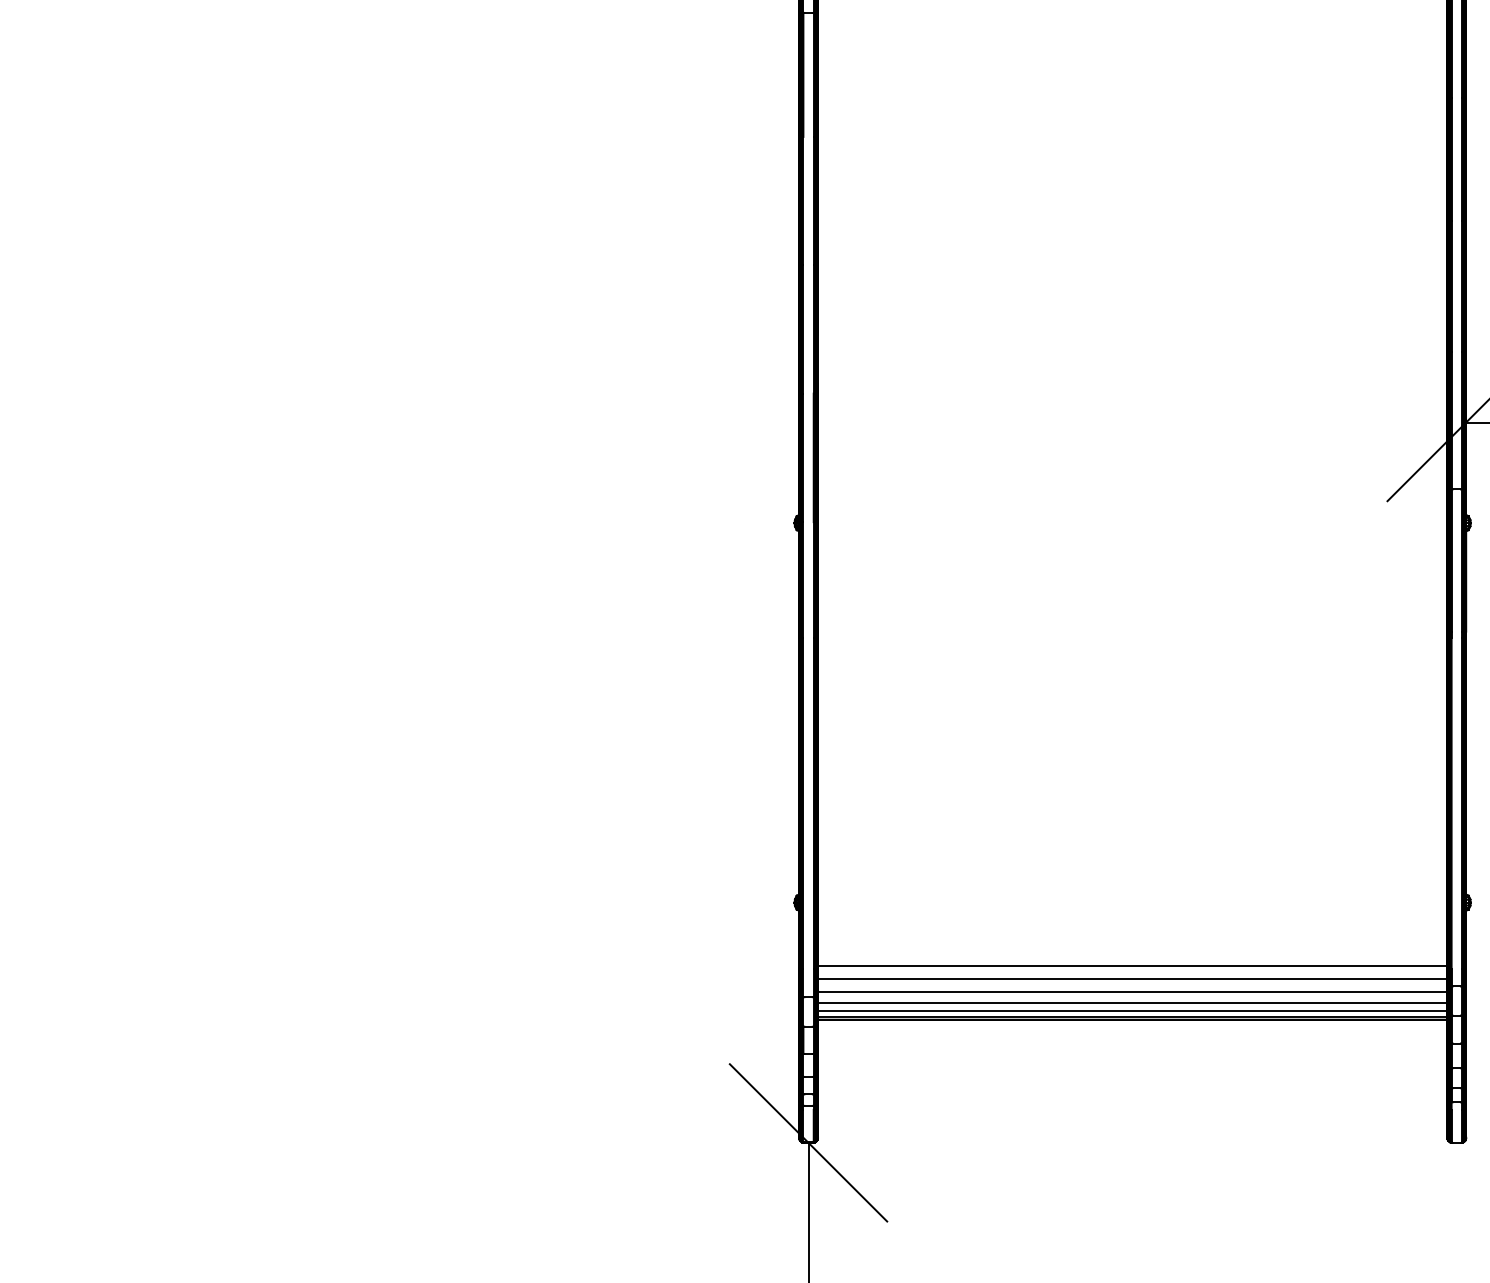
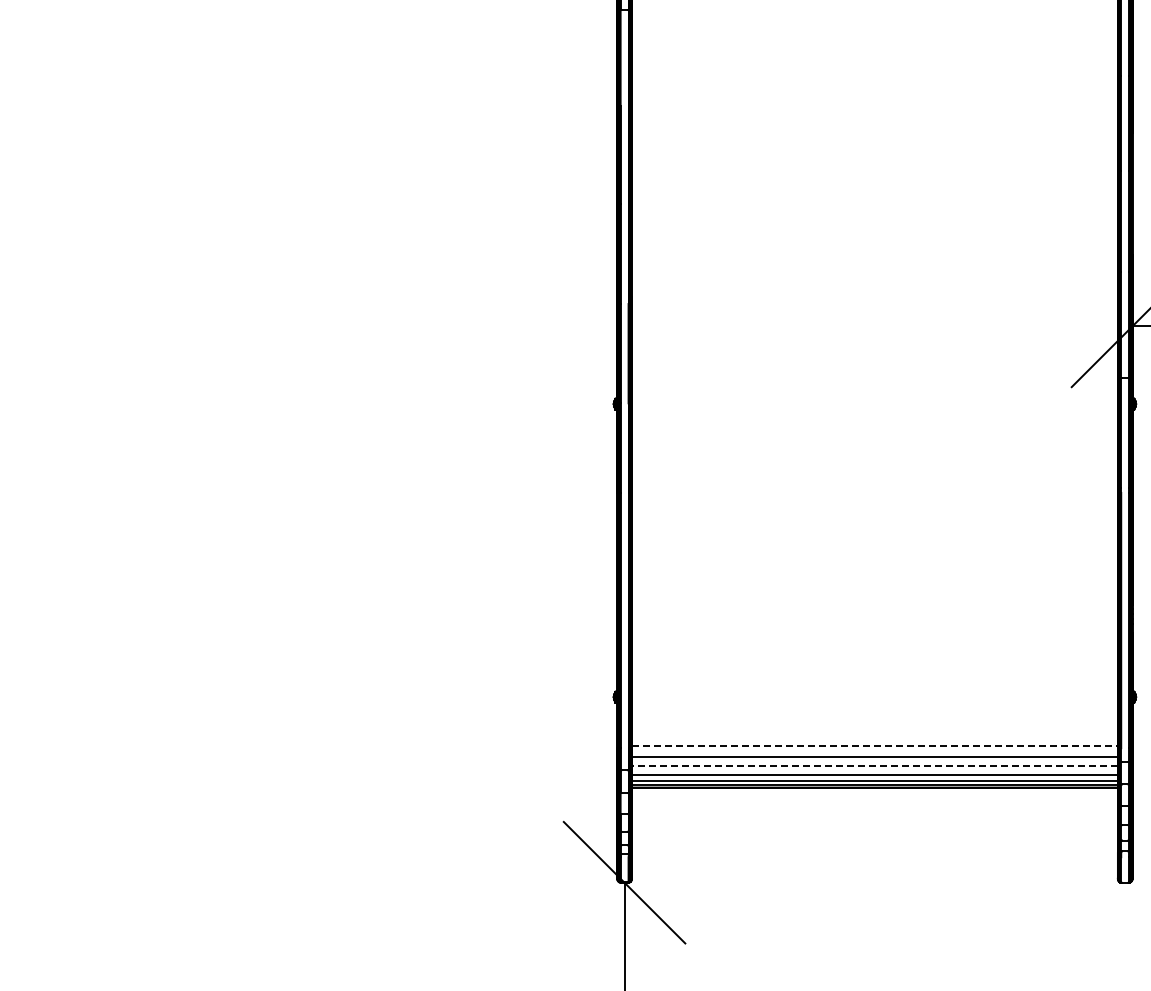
line: (1133, 966) -> (875, 746), solid -> dashed
line: (1132, 992) -> (874, 766), solid -> dashed

